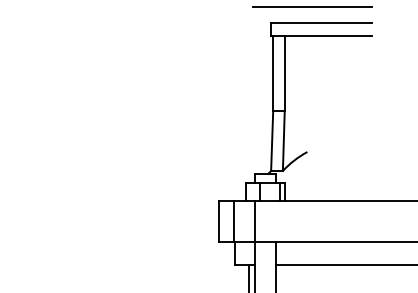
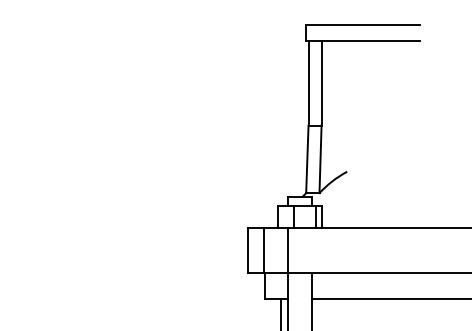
line: (312, 7) -> (352, 8), removed

